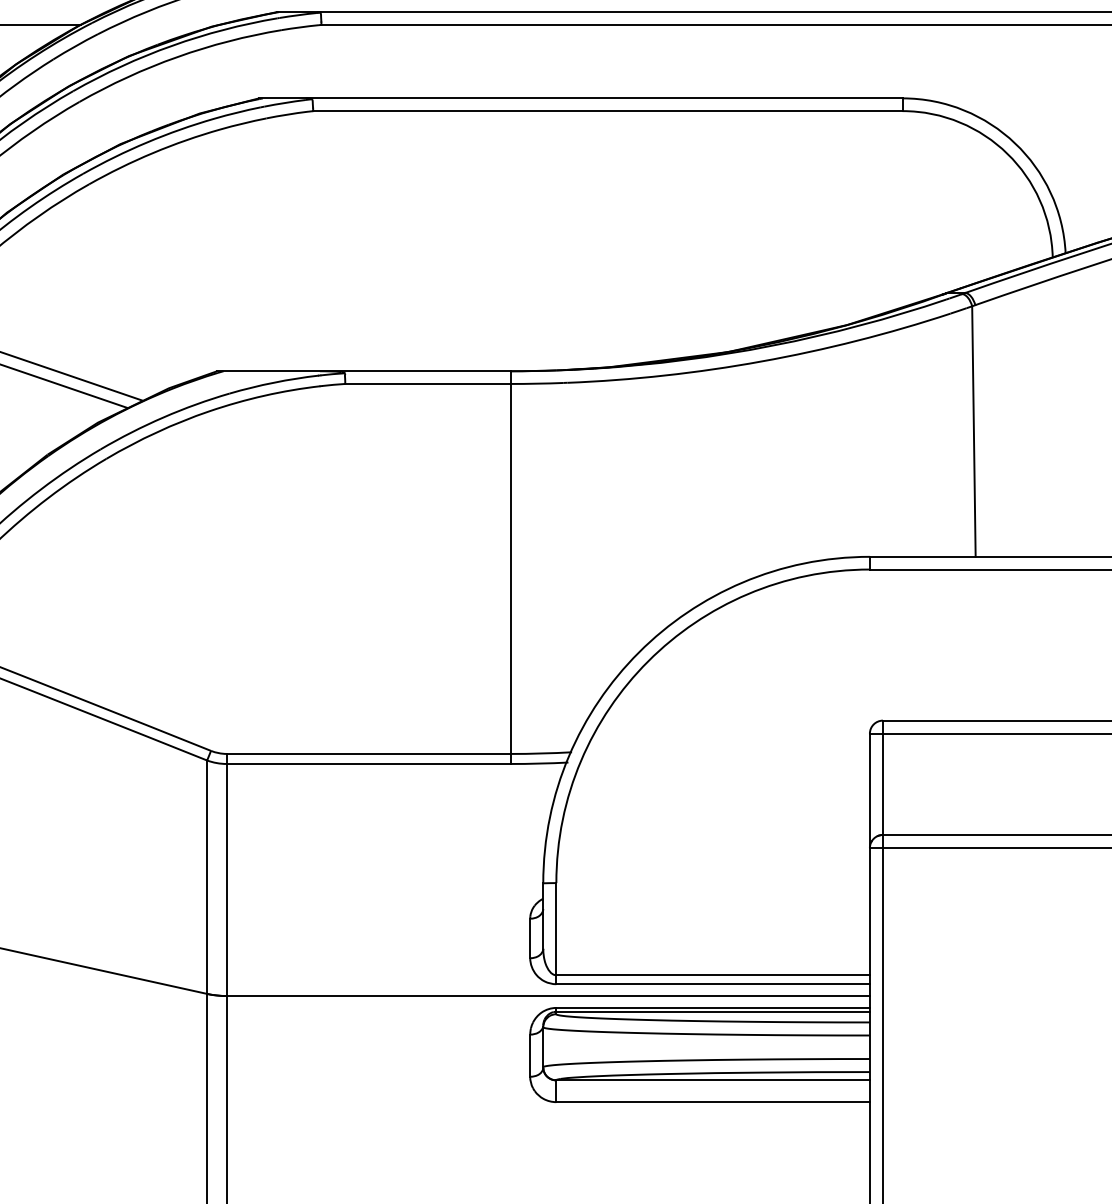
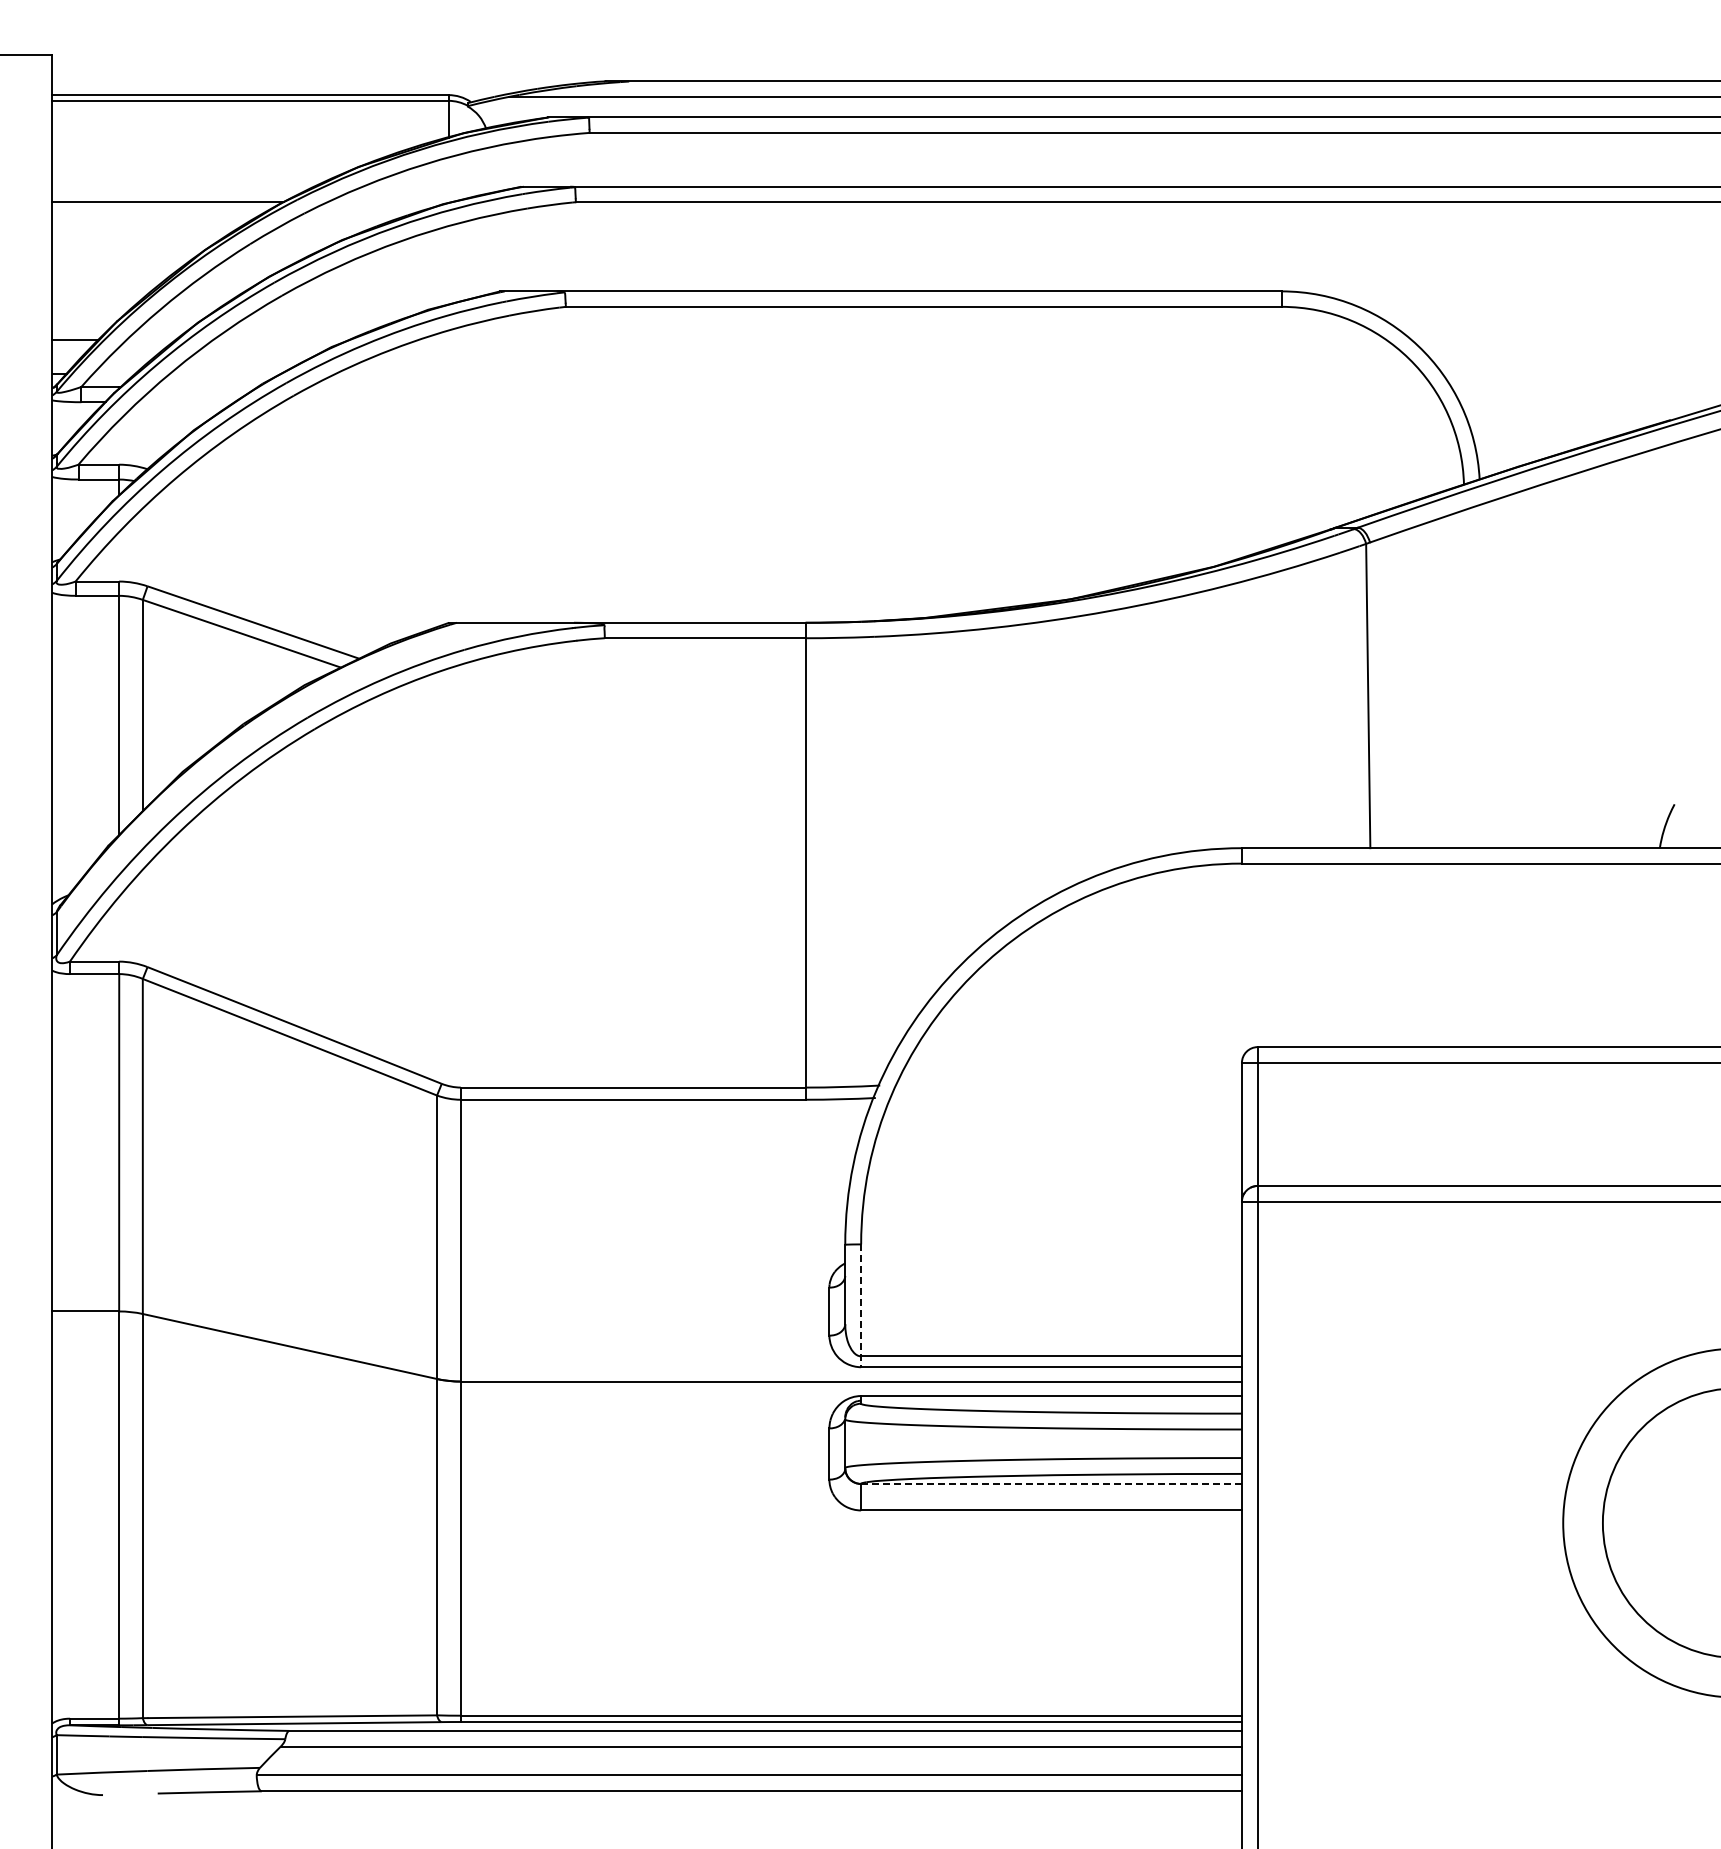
line: (556, 934) -> (861, 1306), solid -> dashed
line: (713, 1011) -> (1051, 1400), removed
line: (713, 1080) -> (1052, 1484), solid -> dashed

